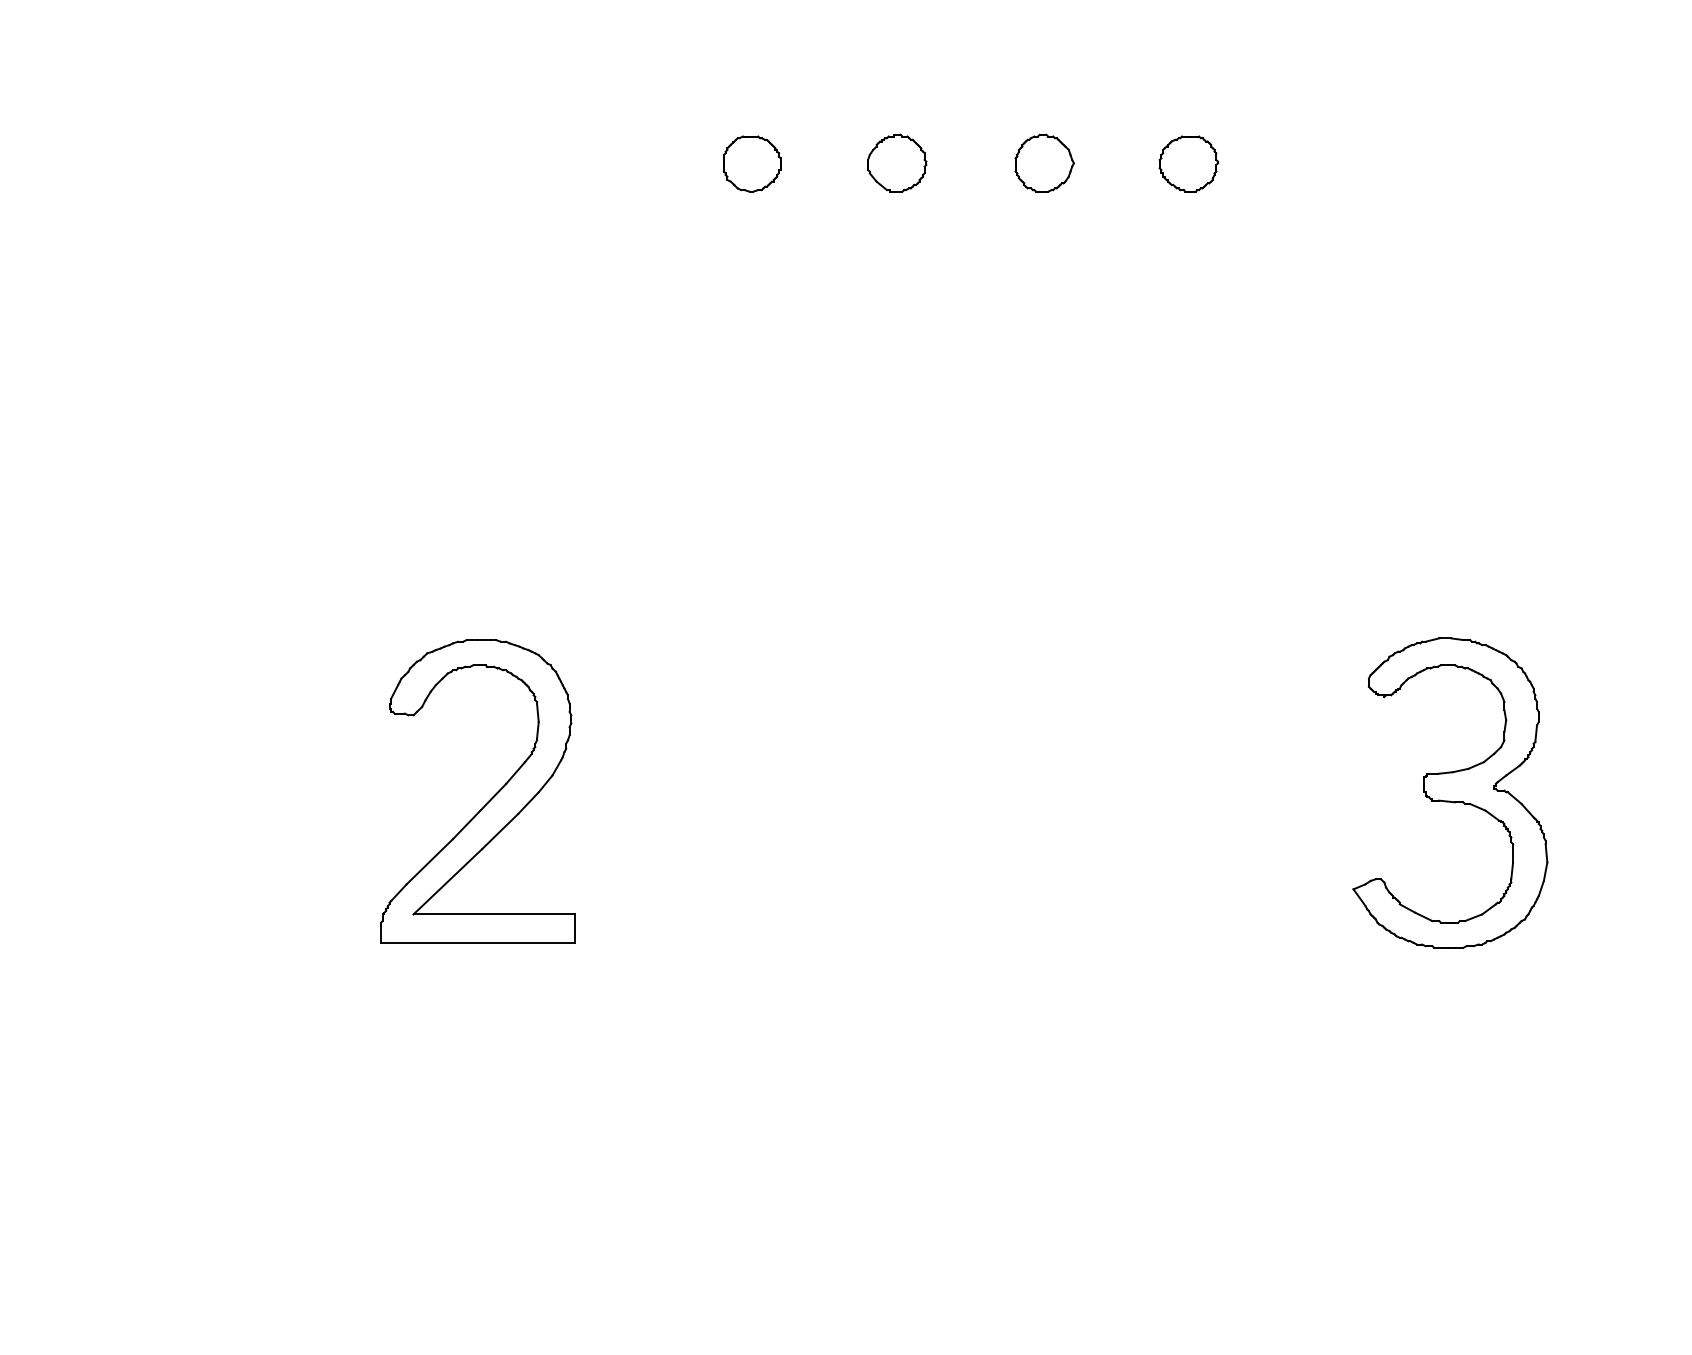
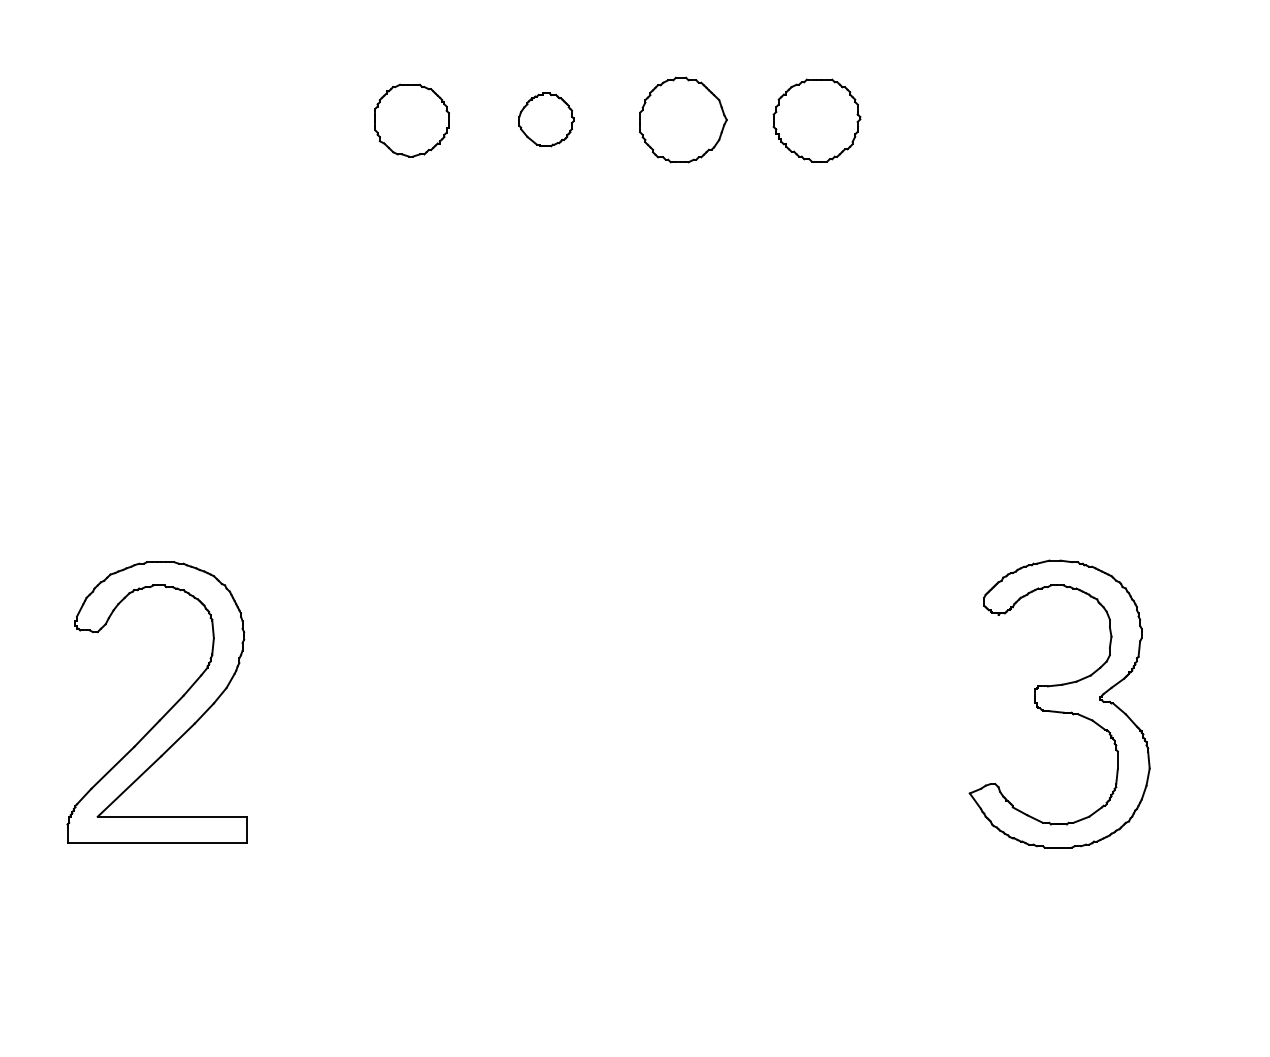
part: (1044, 162) -> (683, 119), size x1.6
part: (751, 163) -> (411, 120), size x1.4
part: (1188, 163) -> (816, 120), size x1.6

